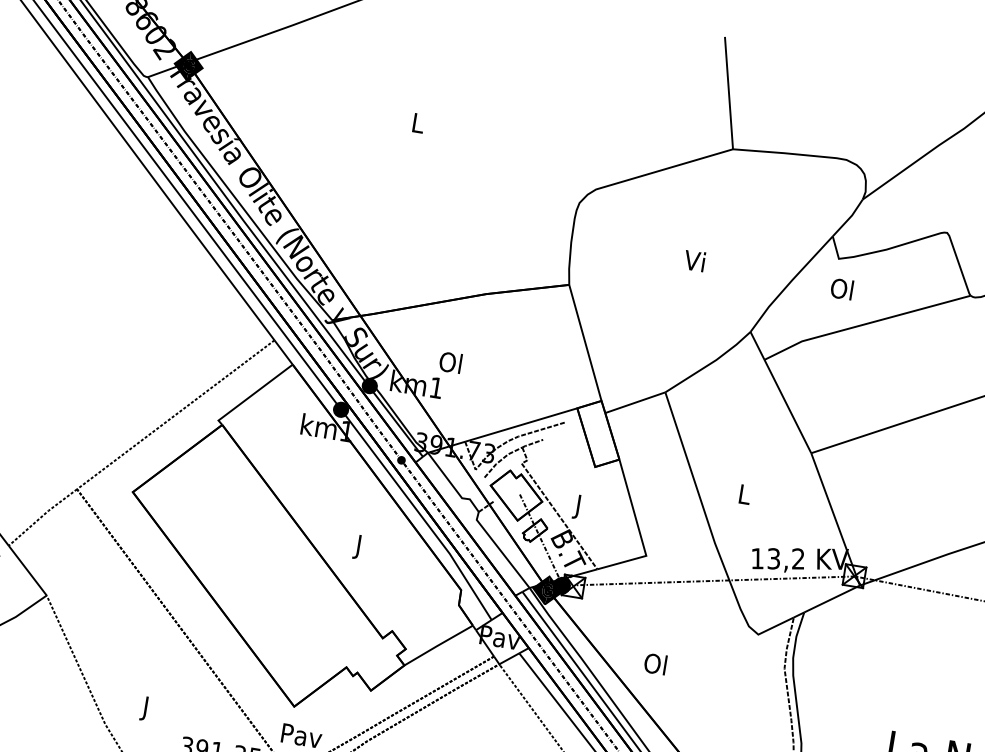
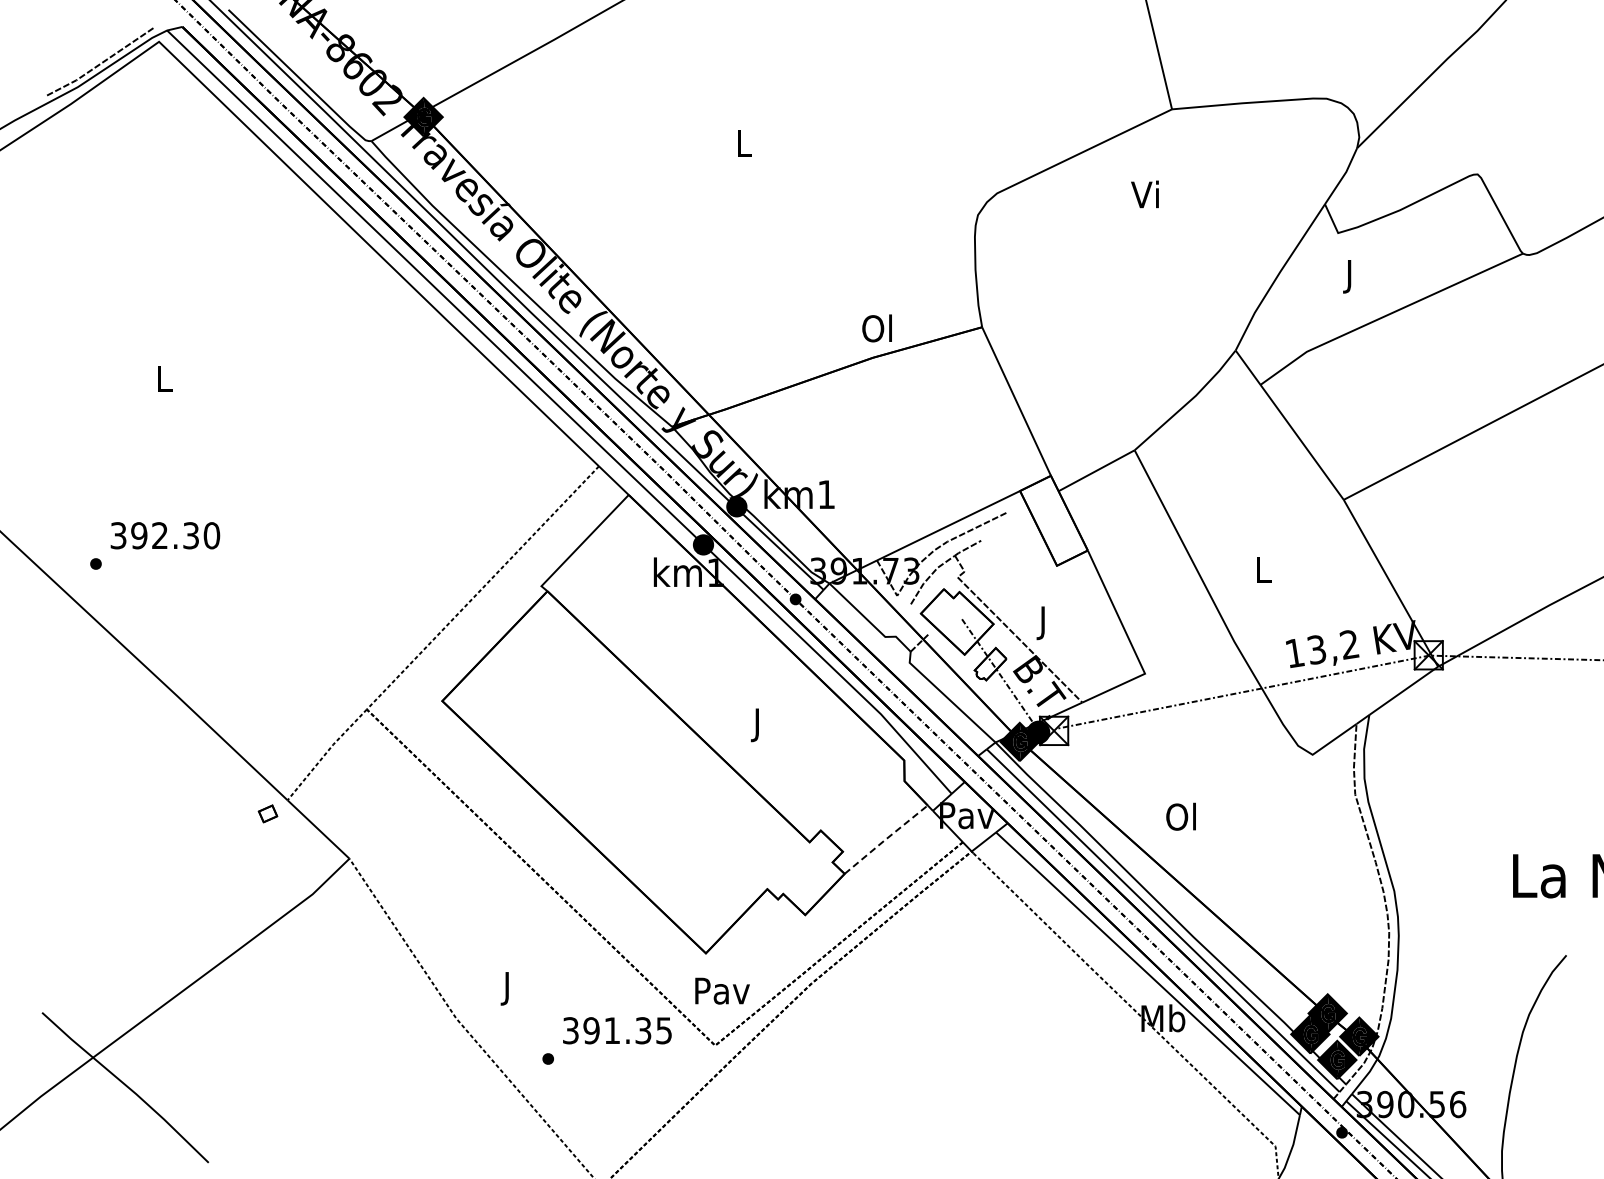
text: (694, 260) -> (1144, 194), moved
text: (841, 290) -> (1348, 275), Ol -> J
text: (450, 362) -> (876, 328), moved
line: (438, 645) -> (885, 839), solid -> dashed

